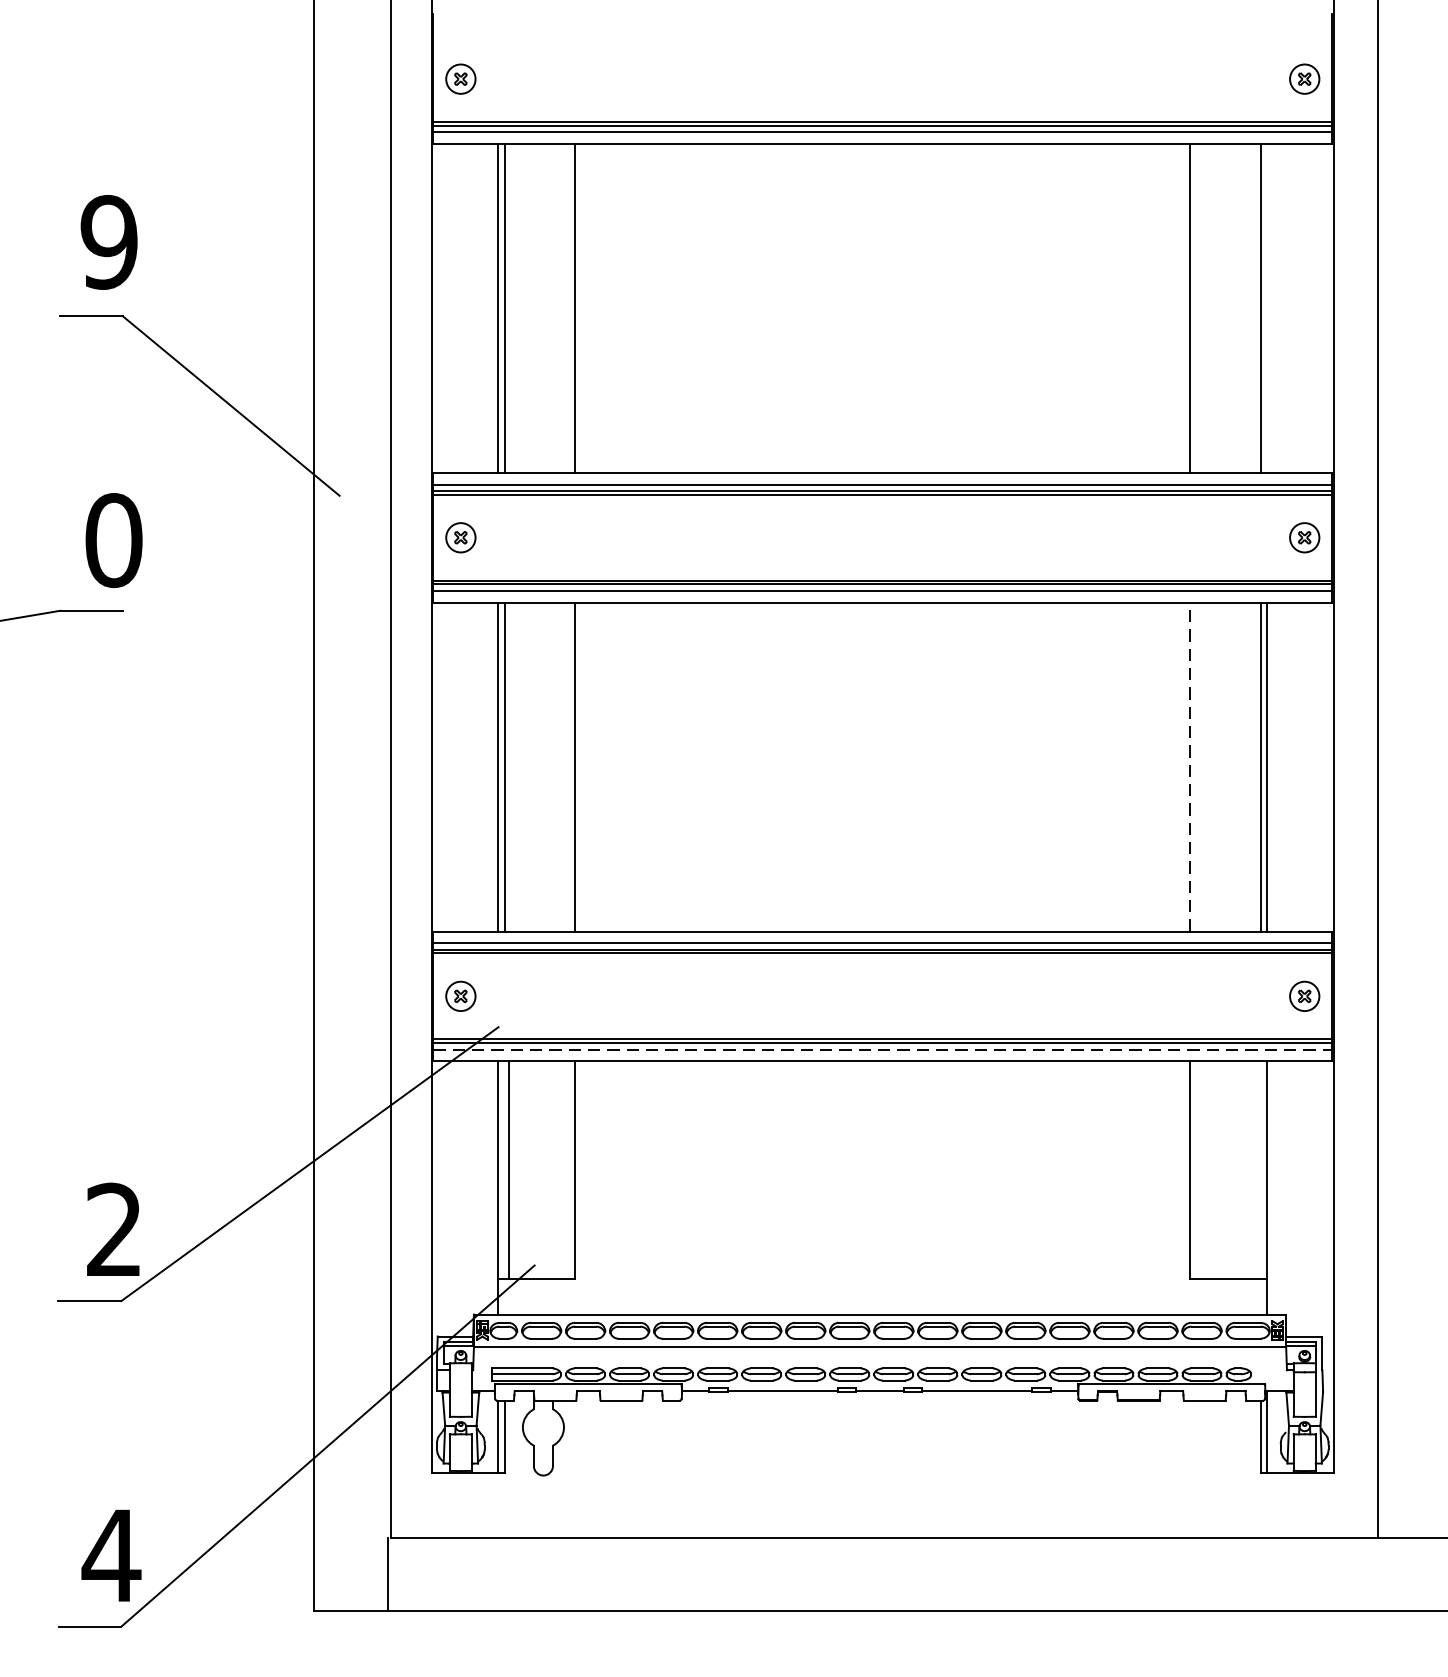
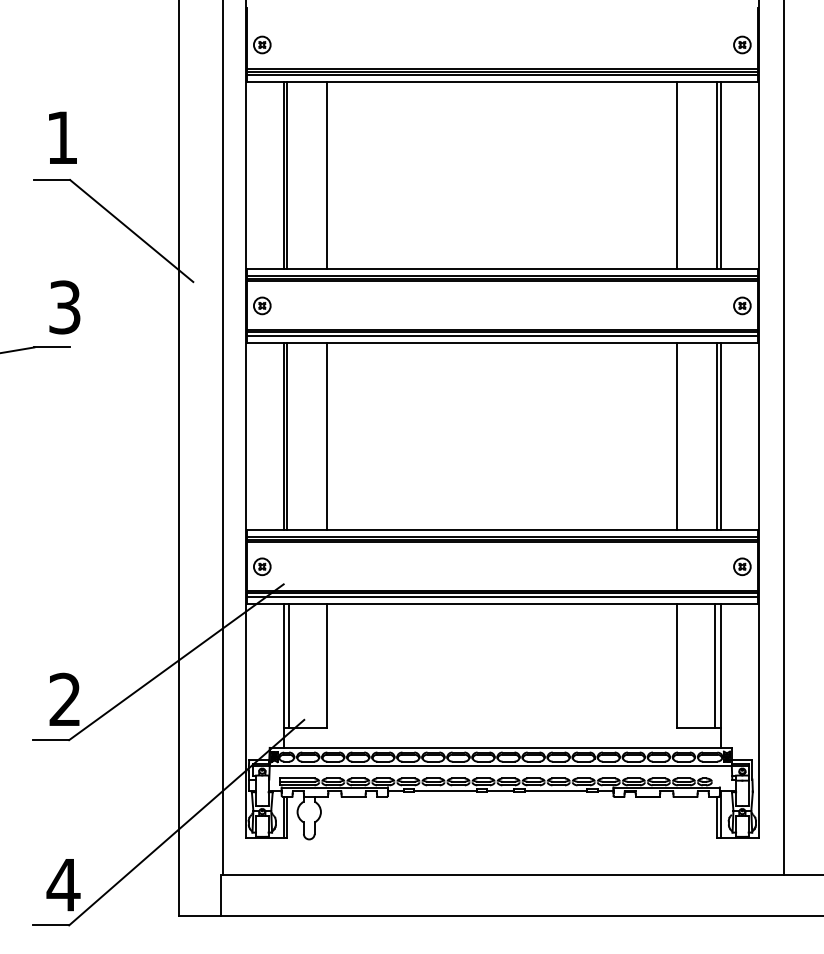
text: (109, 241) -> (62, 137), 9 -> 1
line: (1268, 308) -> (721, 175), added
text: (113, 540) -> (64, 307), 0 -> 3
line: (1190, 767) -> (677, 436), dashed -> solid
line: (883, 1050) -> (502, 597), dashed -> solid
line: (1257, 1169) -> (715, 665), added

